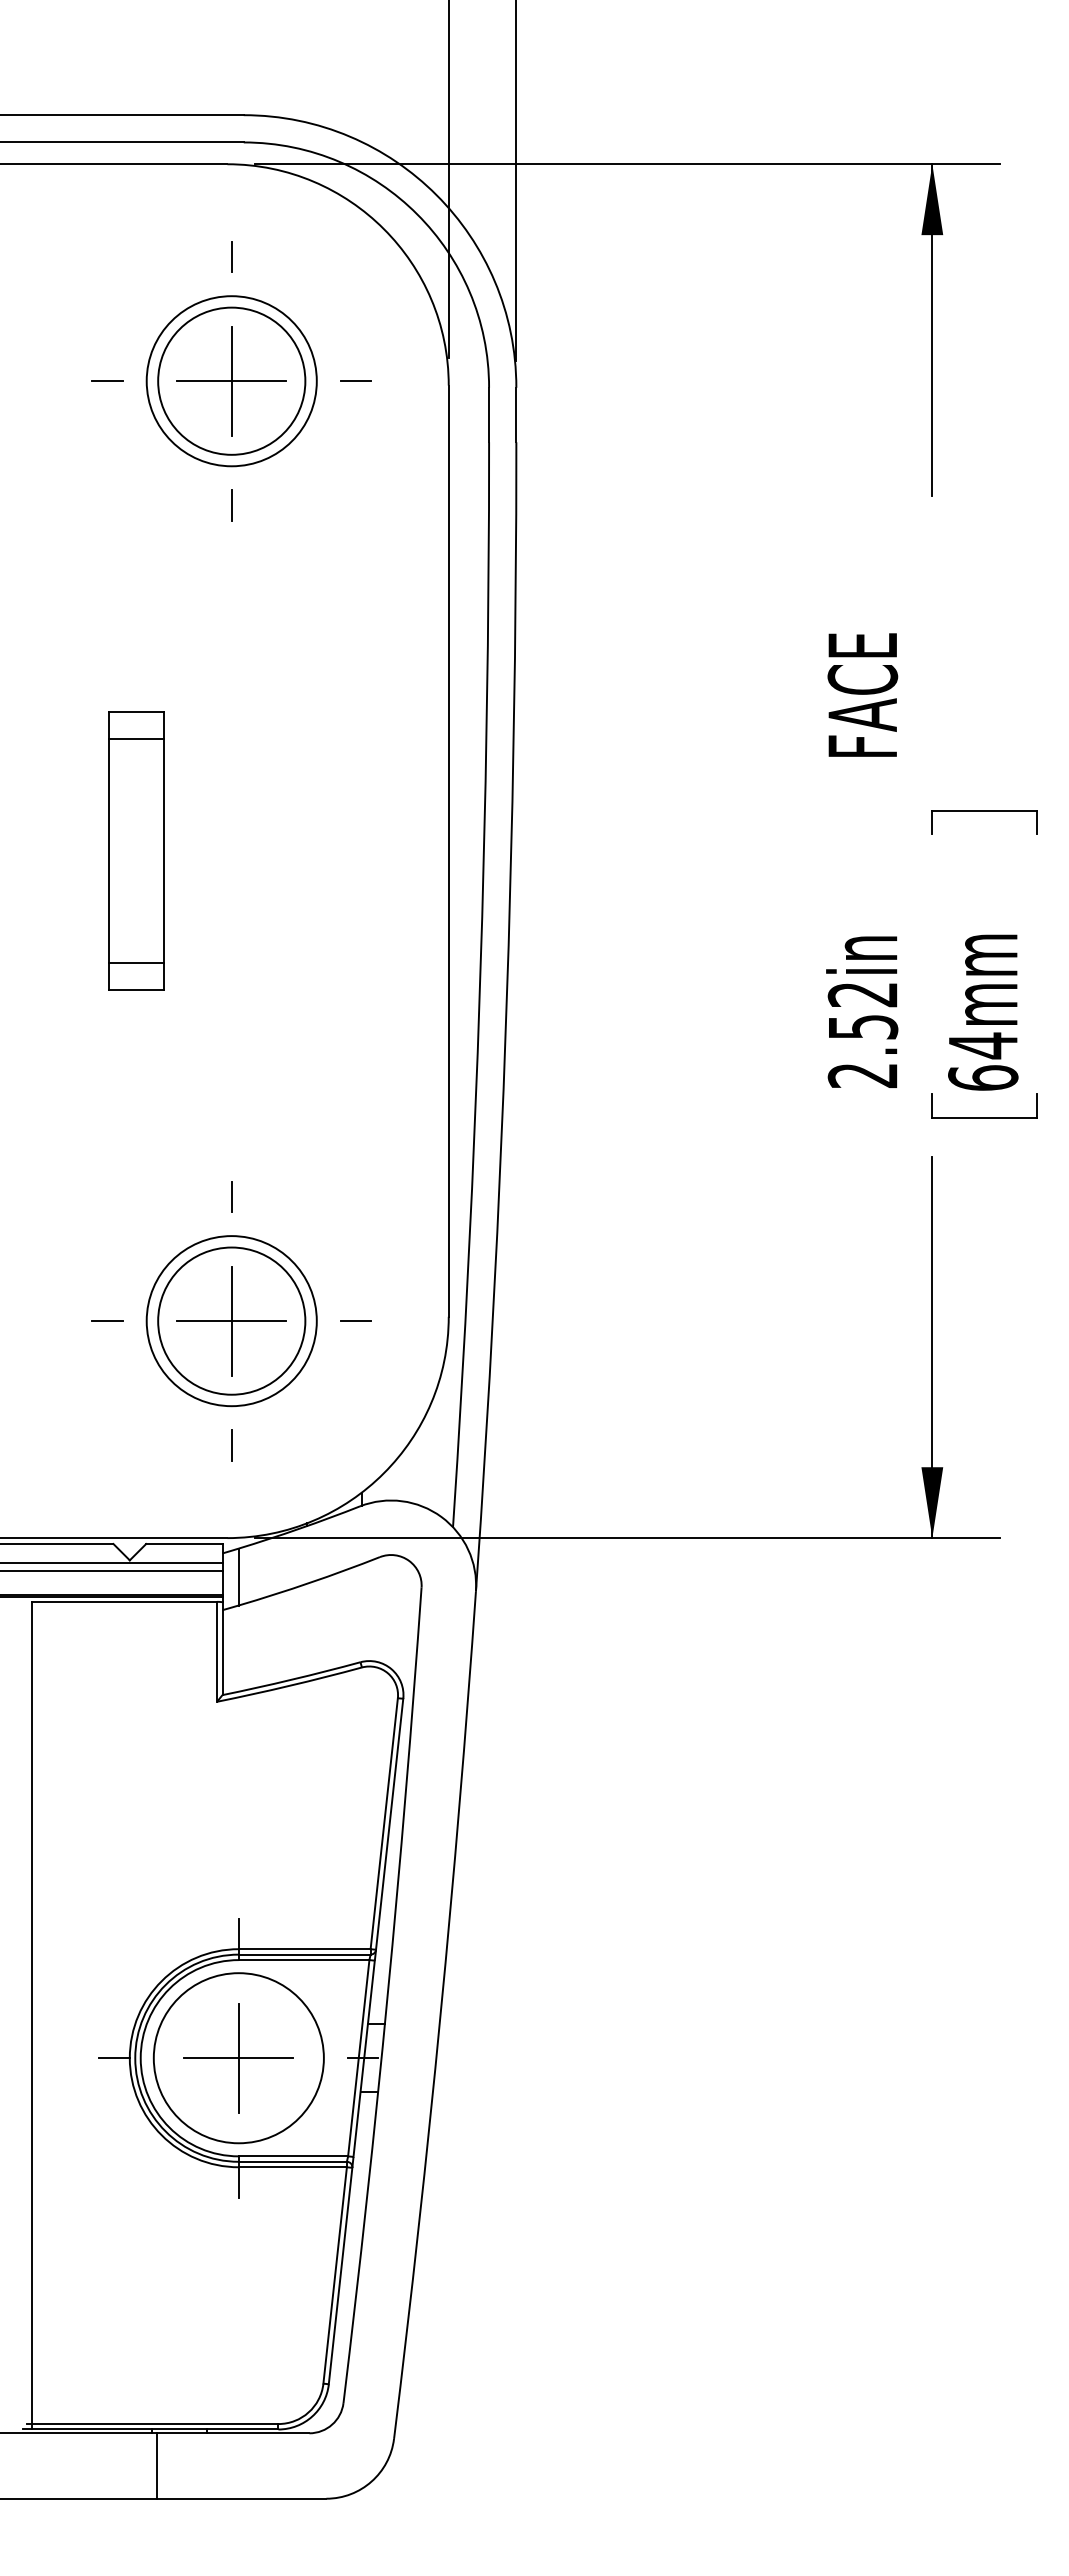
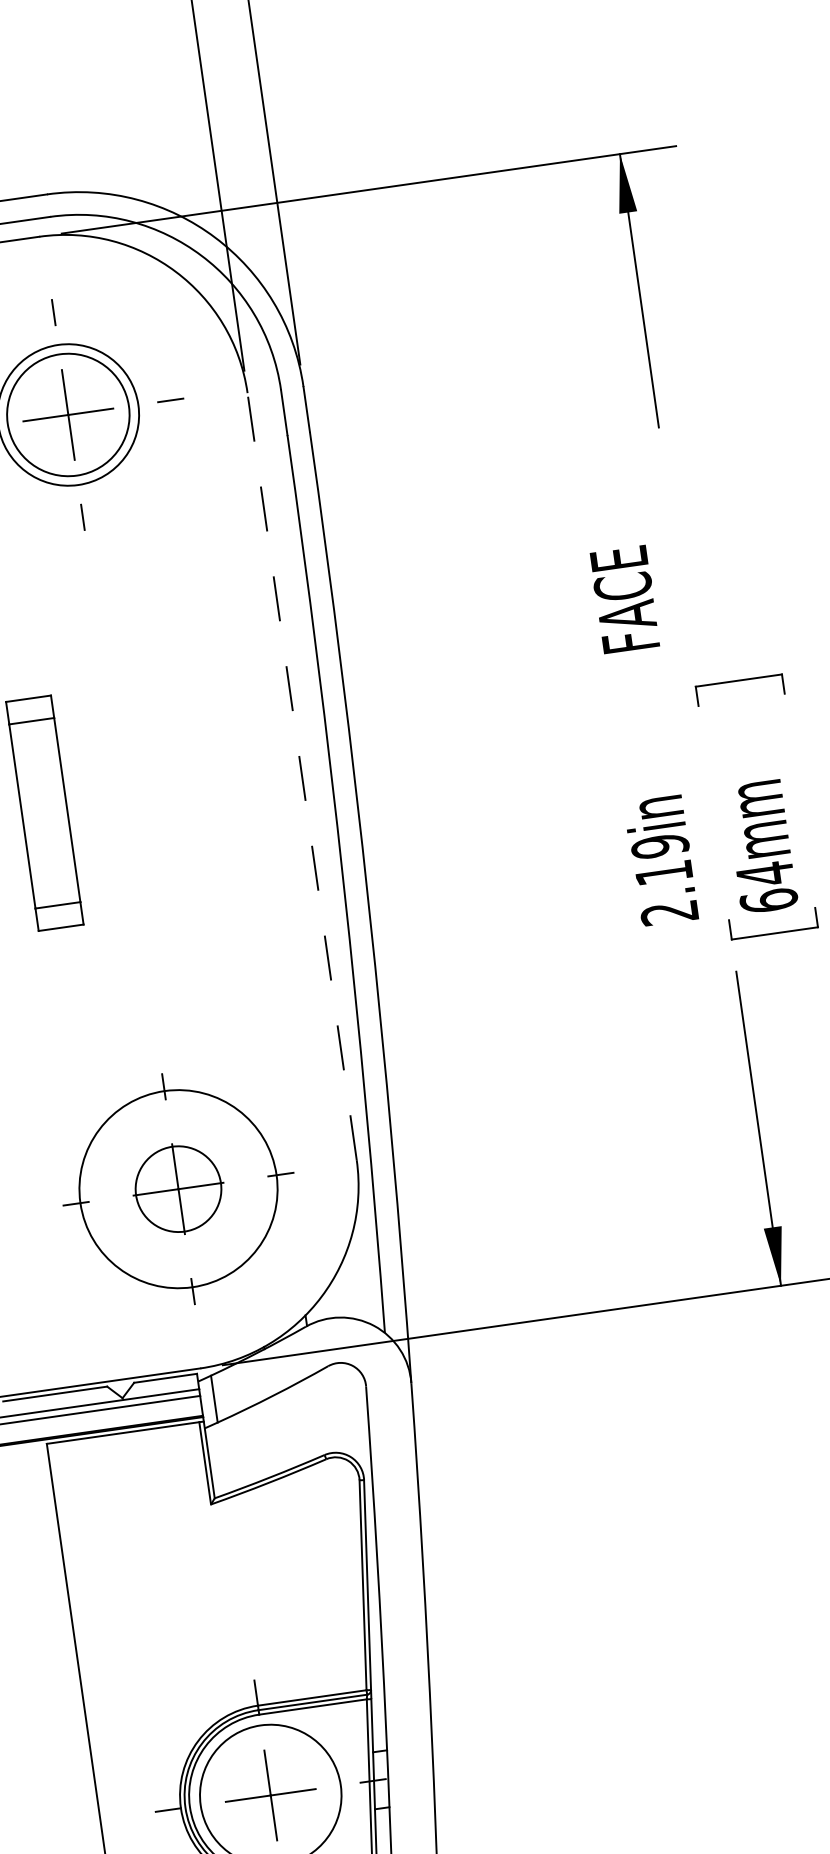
line: (448, 851) -> (301, 776), solid -> dashed
text: (862, 1010) -> (661, 859), 2.52in -> 2.19in
circle: (231, 1320) -> (178, 1188), size x0.7
circle: (231, 1321) -> (178, 1189), size x1.4

